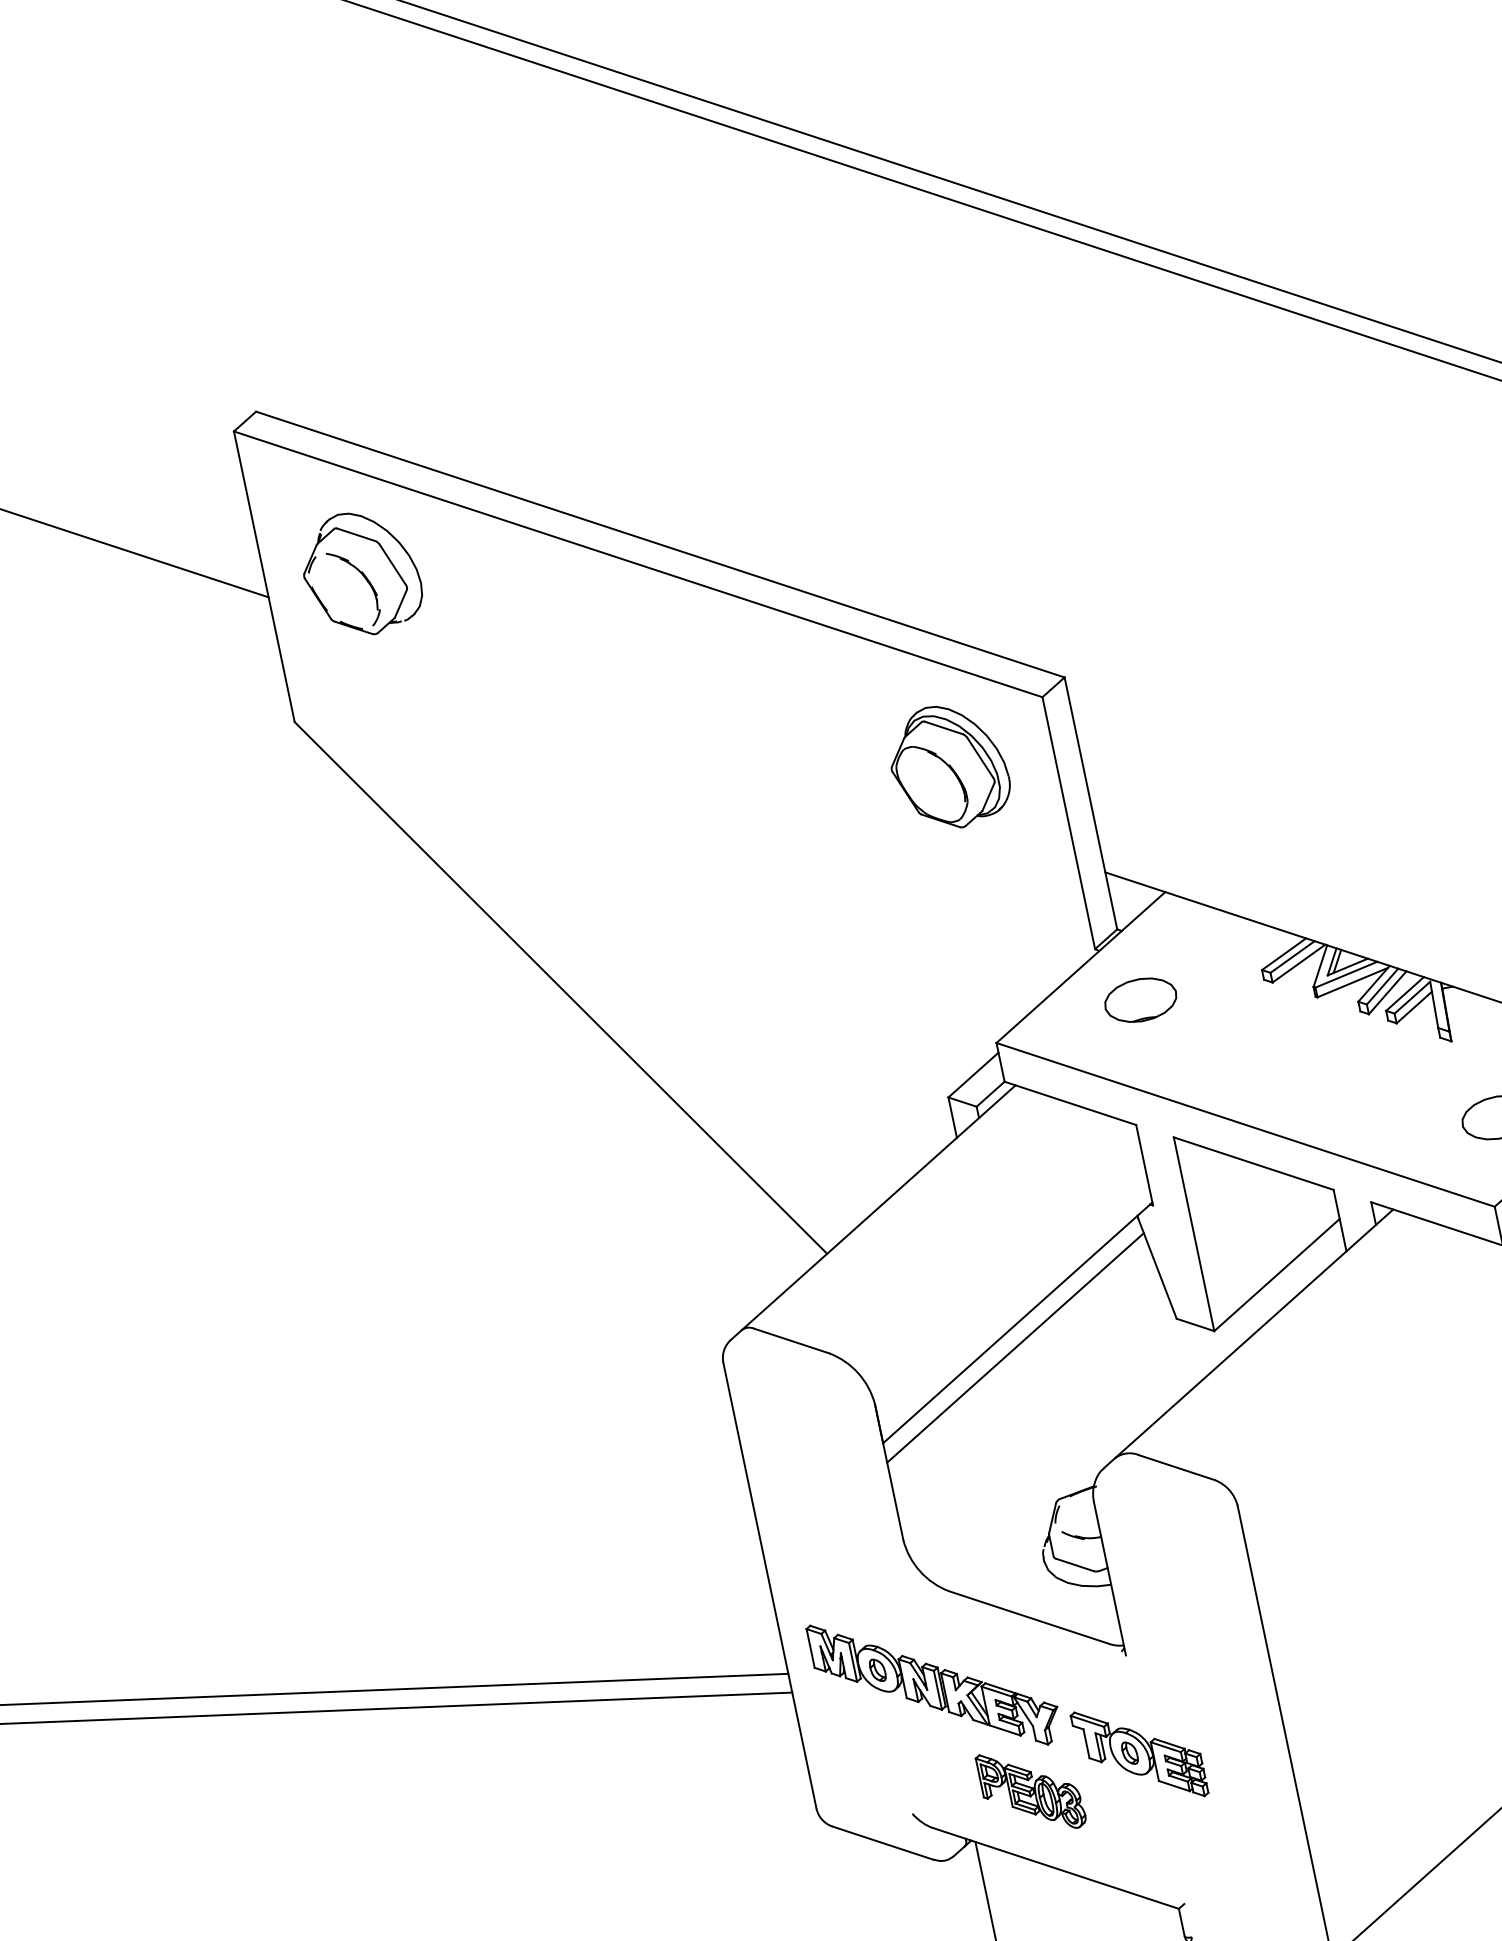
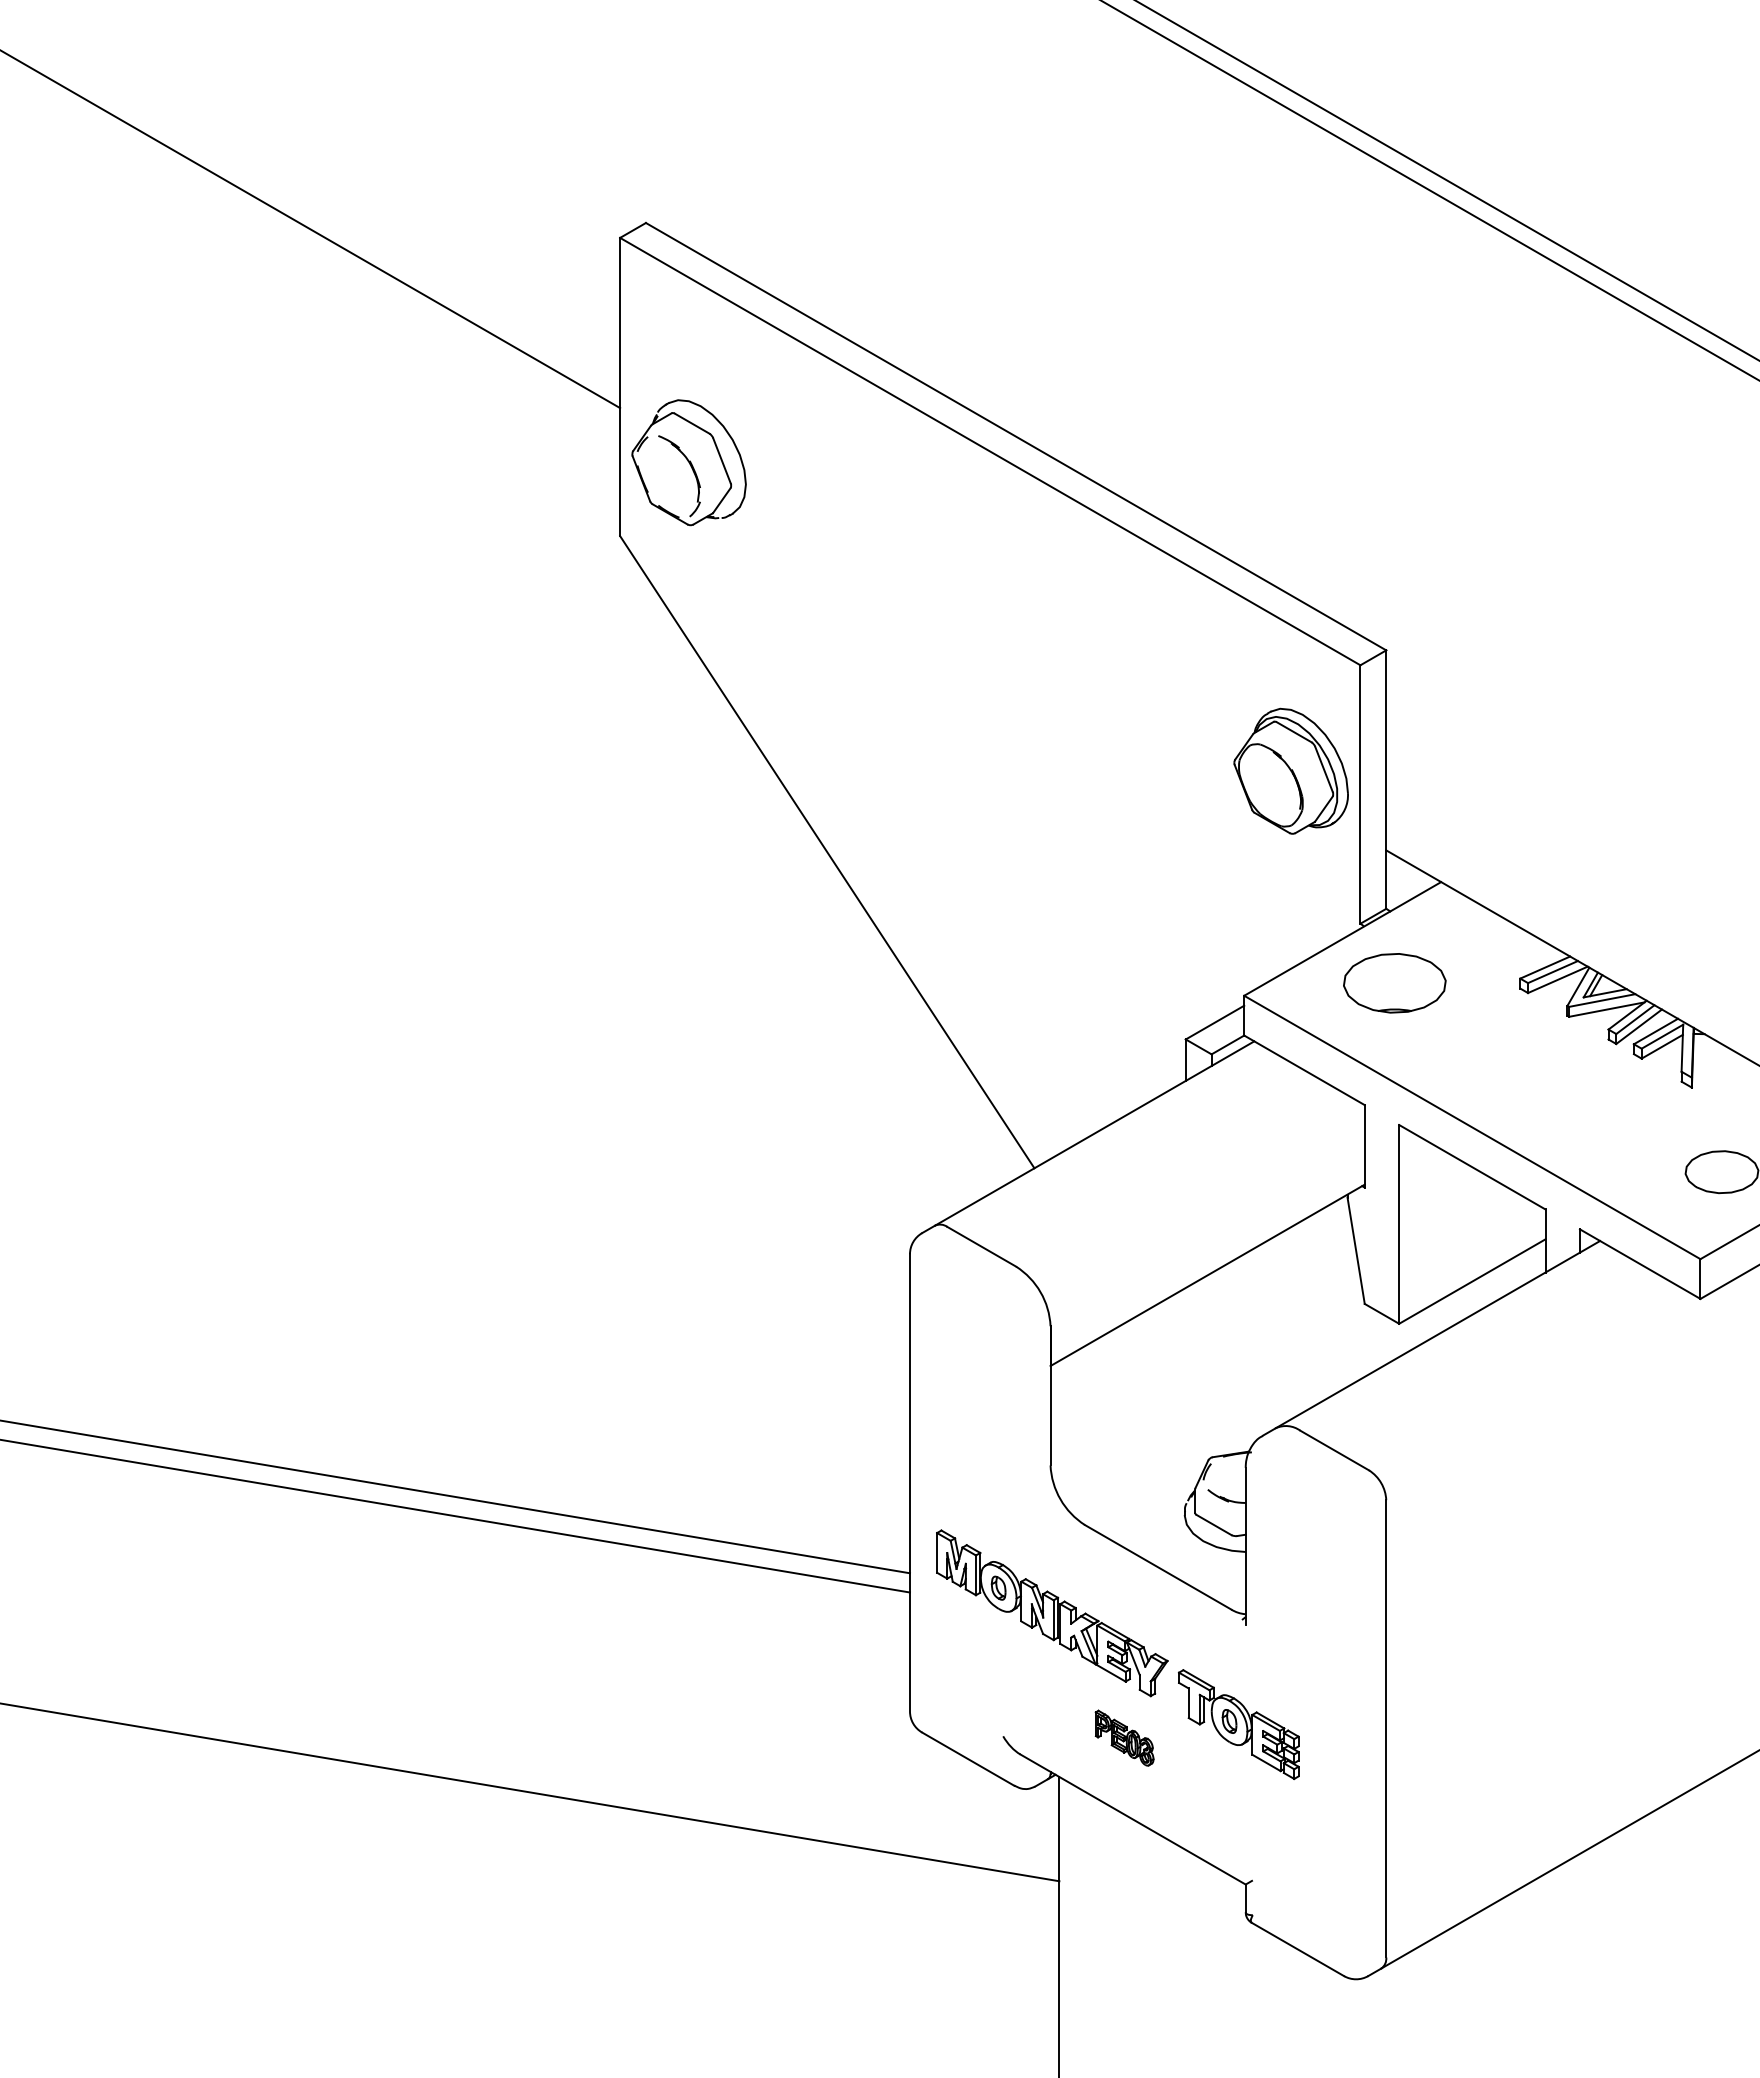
part: (360, 573) -> (688, 462), moved
part: (948, 766) -> (1290, 770), moved
part: (1140, 1000) -> (1394, 983), size x1.4
line: (1015, 1347) -> (1200, 1299), removed
part: (1030, 1790) -> (1124, 1737), size x0.6

